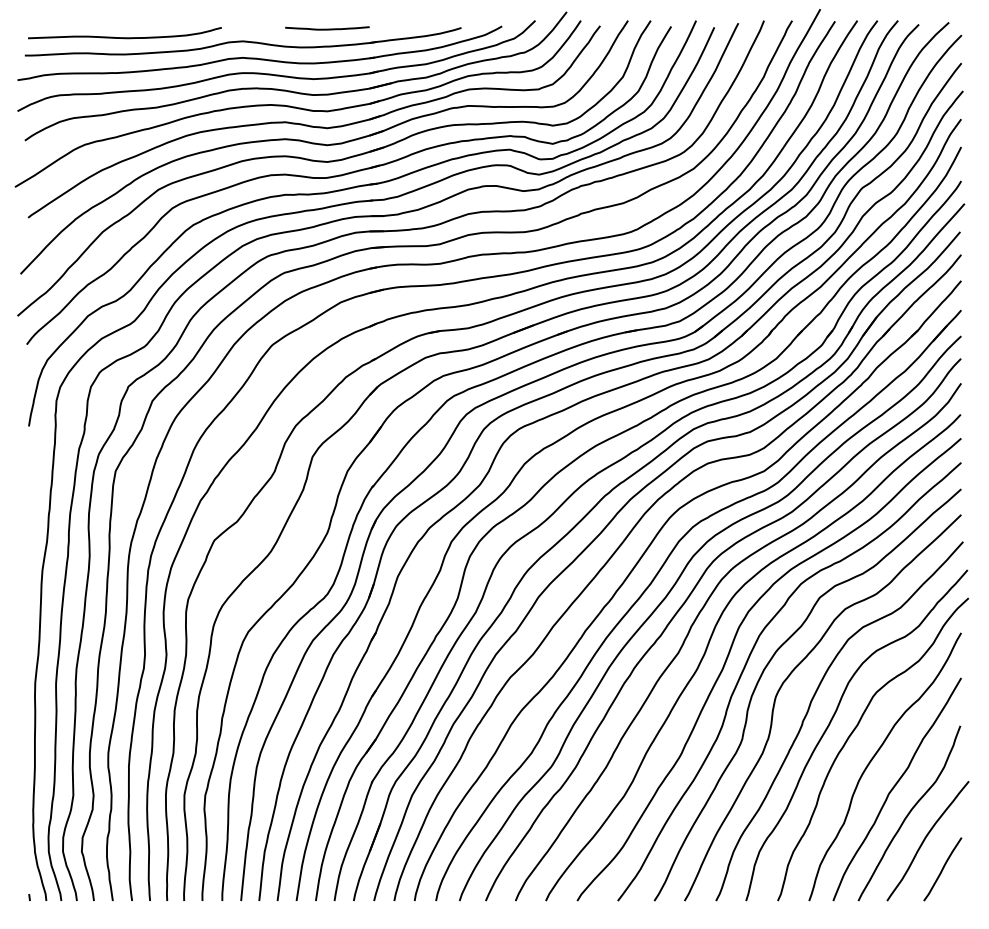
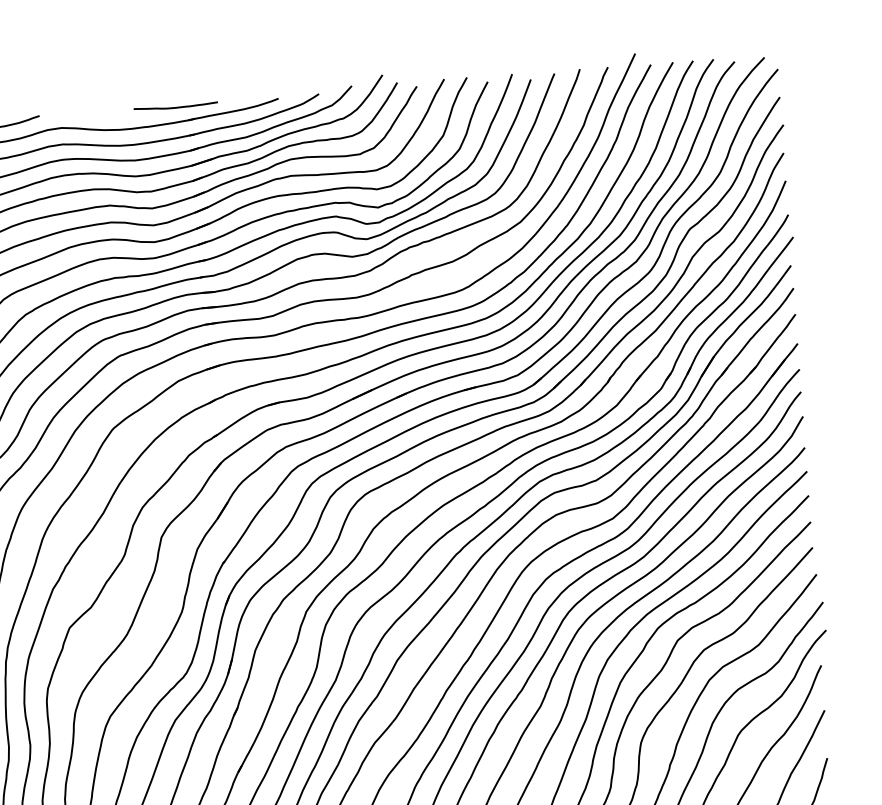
curve: (327, 28) -> (175, 106), moved

